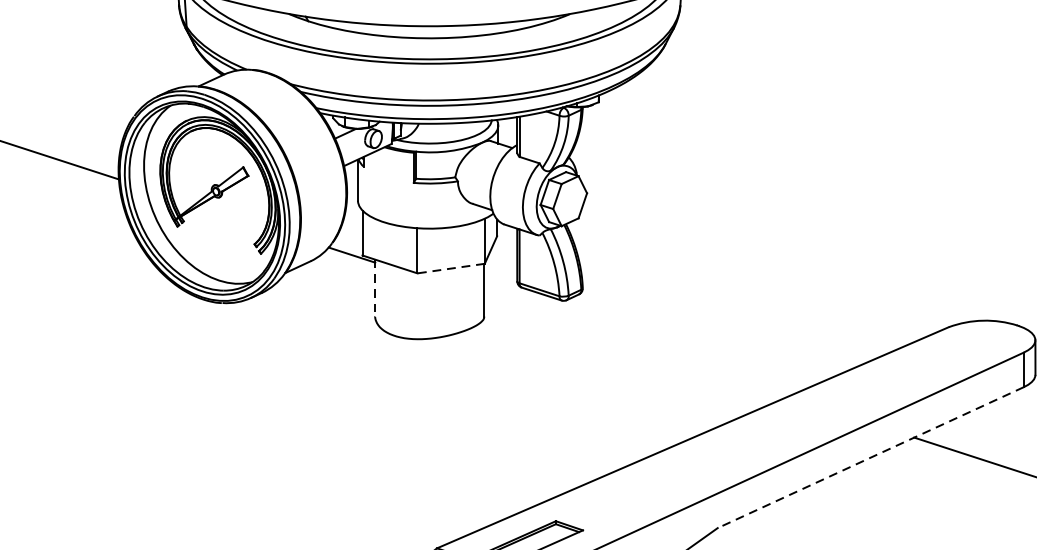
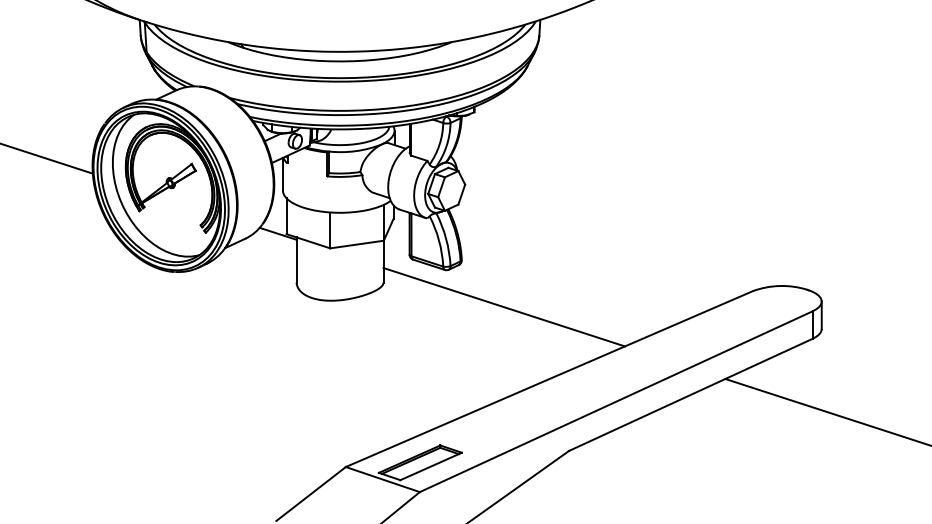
line: (450, 268) -> (356, 244), dashed -> solid
line: (375, 288) -> (296, 260), dashed -> solid
line: (635, 347) -> (503, 307), added
line: (870, 458) -> (690, 395), dashed -> solid

